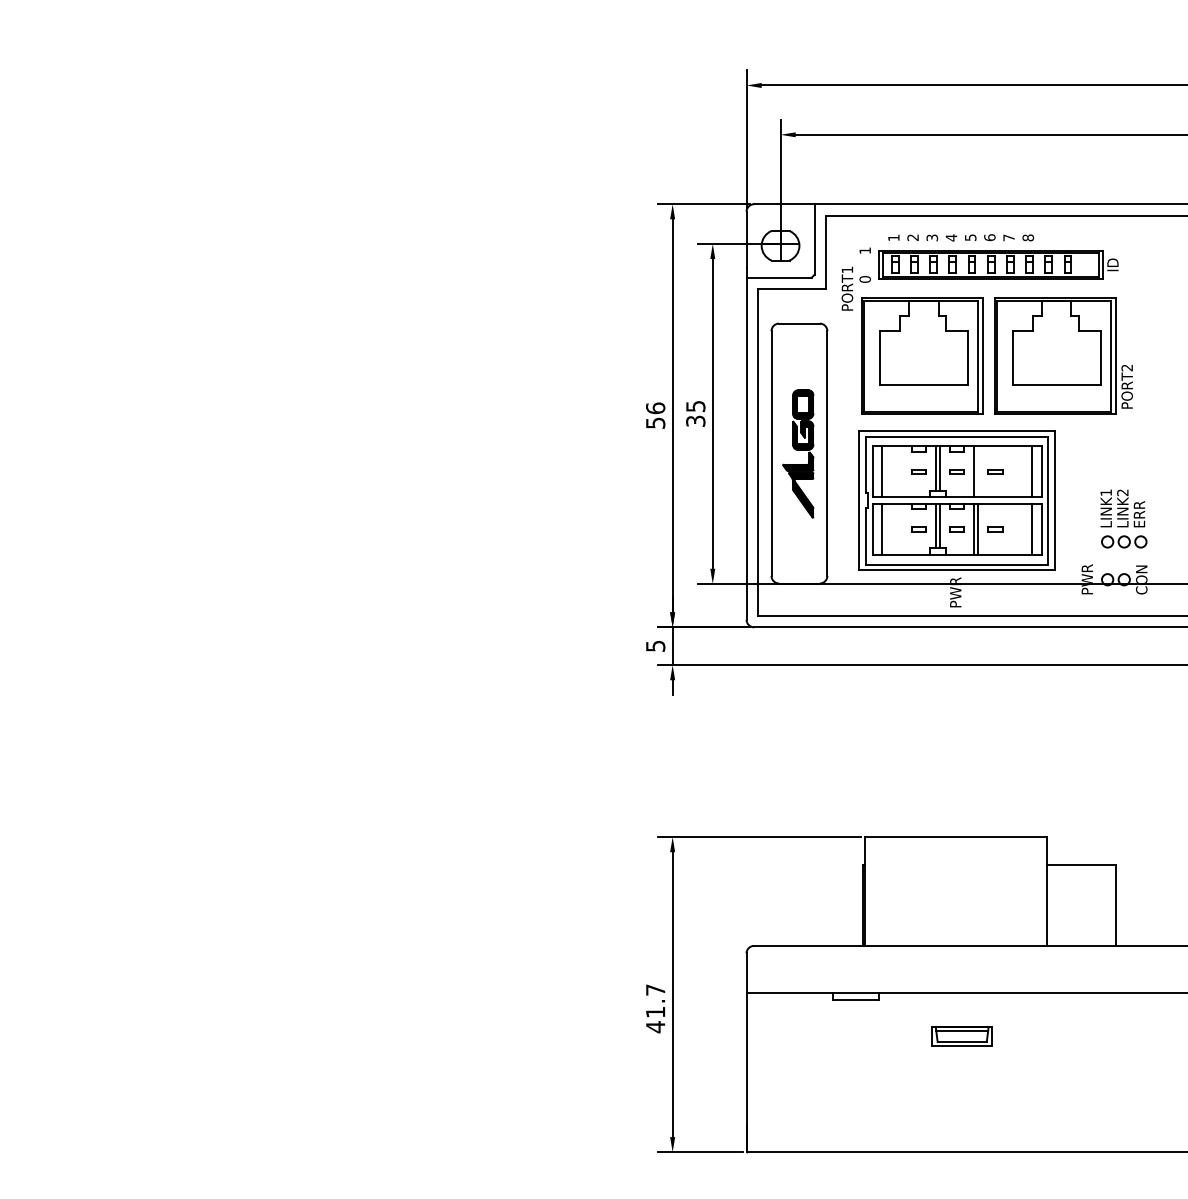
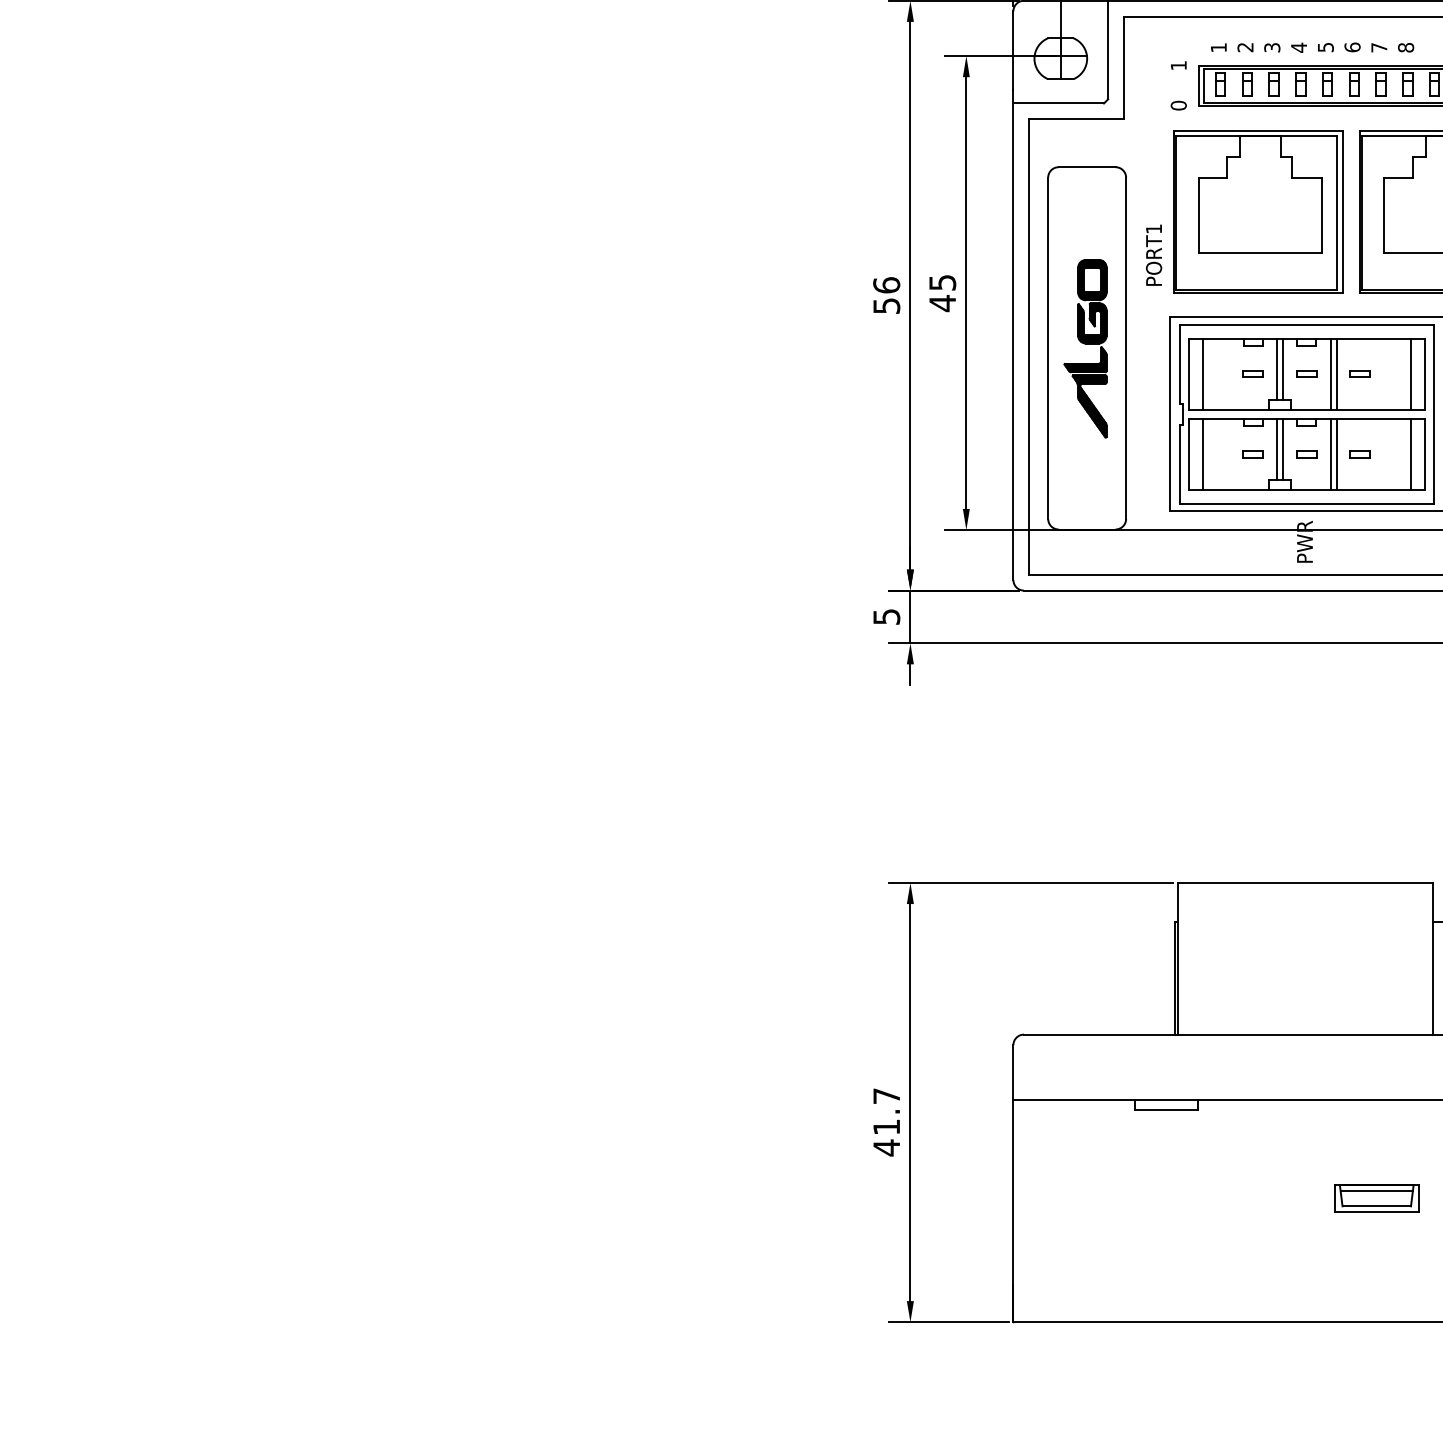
text: (847, 288) -> (1154, 254), moved
text: (695, 421) -> (942, 303), 35 -> 45
line: (978, 471) -> (1336, 373), added
part: (961, 1036) -> (1375, 1198), moved

